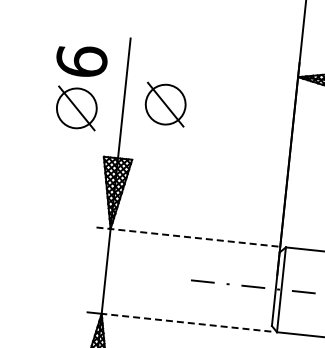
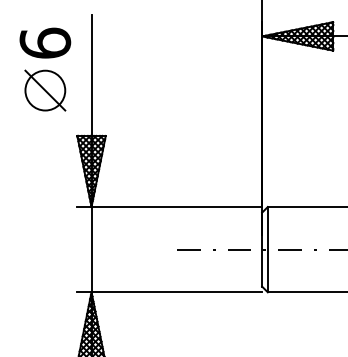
part: (165, 104) -> (133, 77), removed
line: (189, 237) -> (170, 207), dashed -> solid
line: (186, 322) -> (176, 292), dashed -> solid

